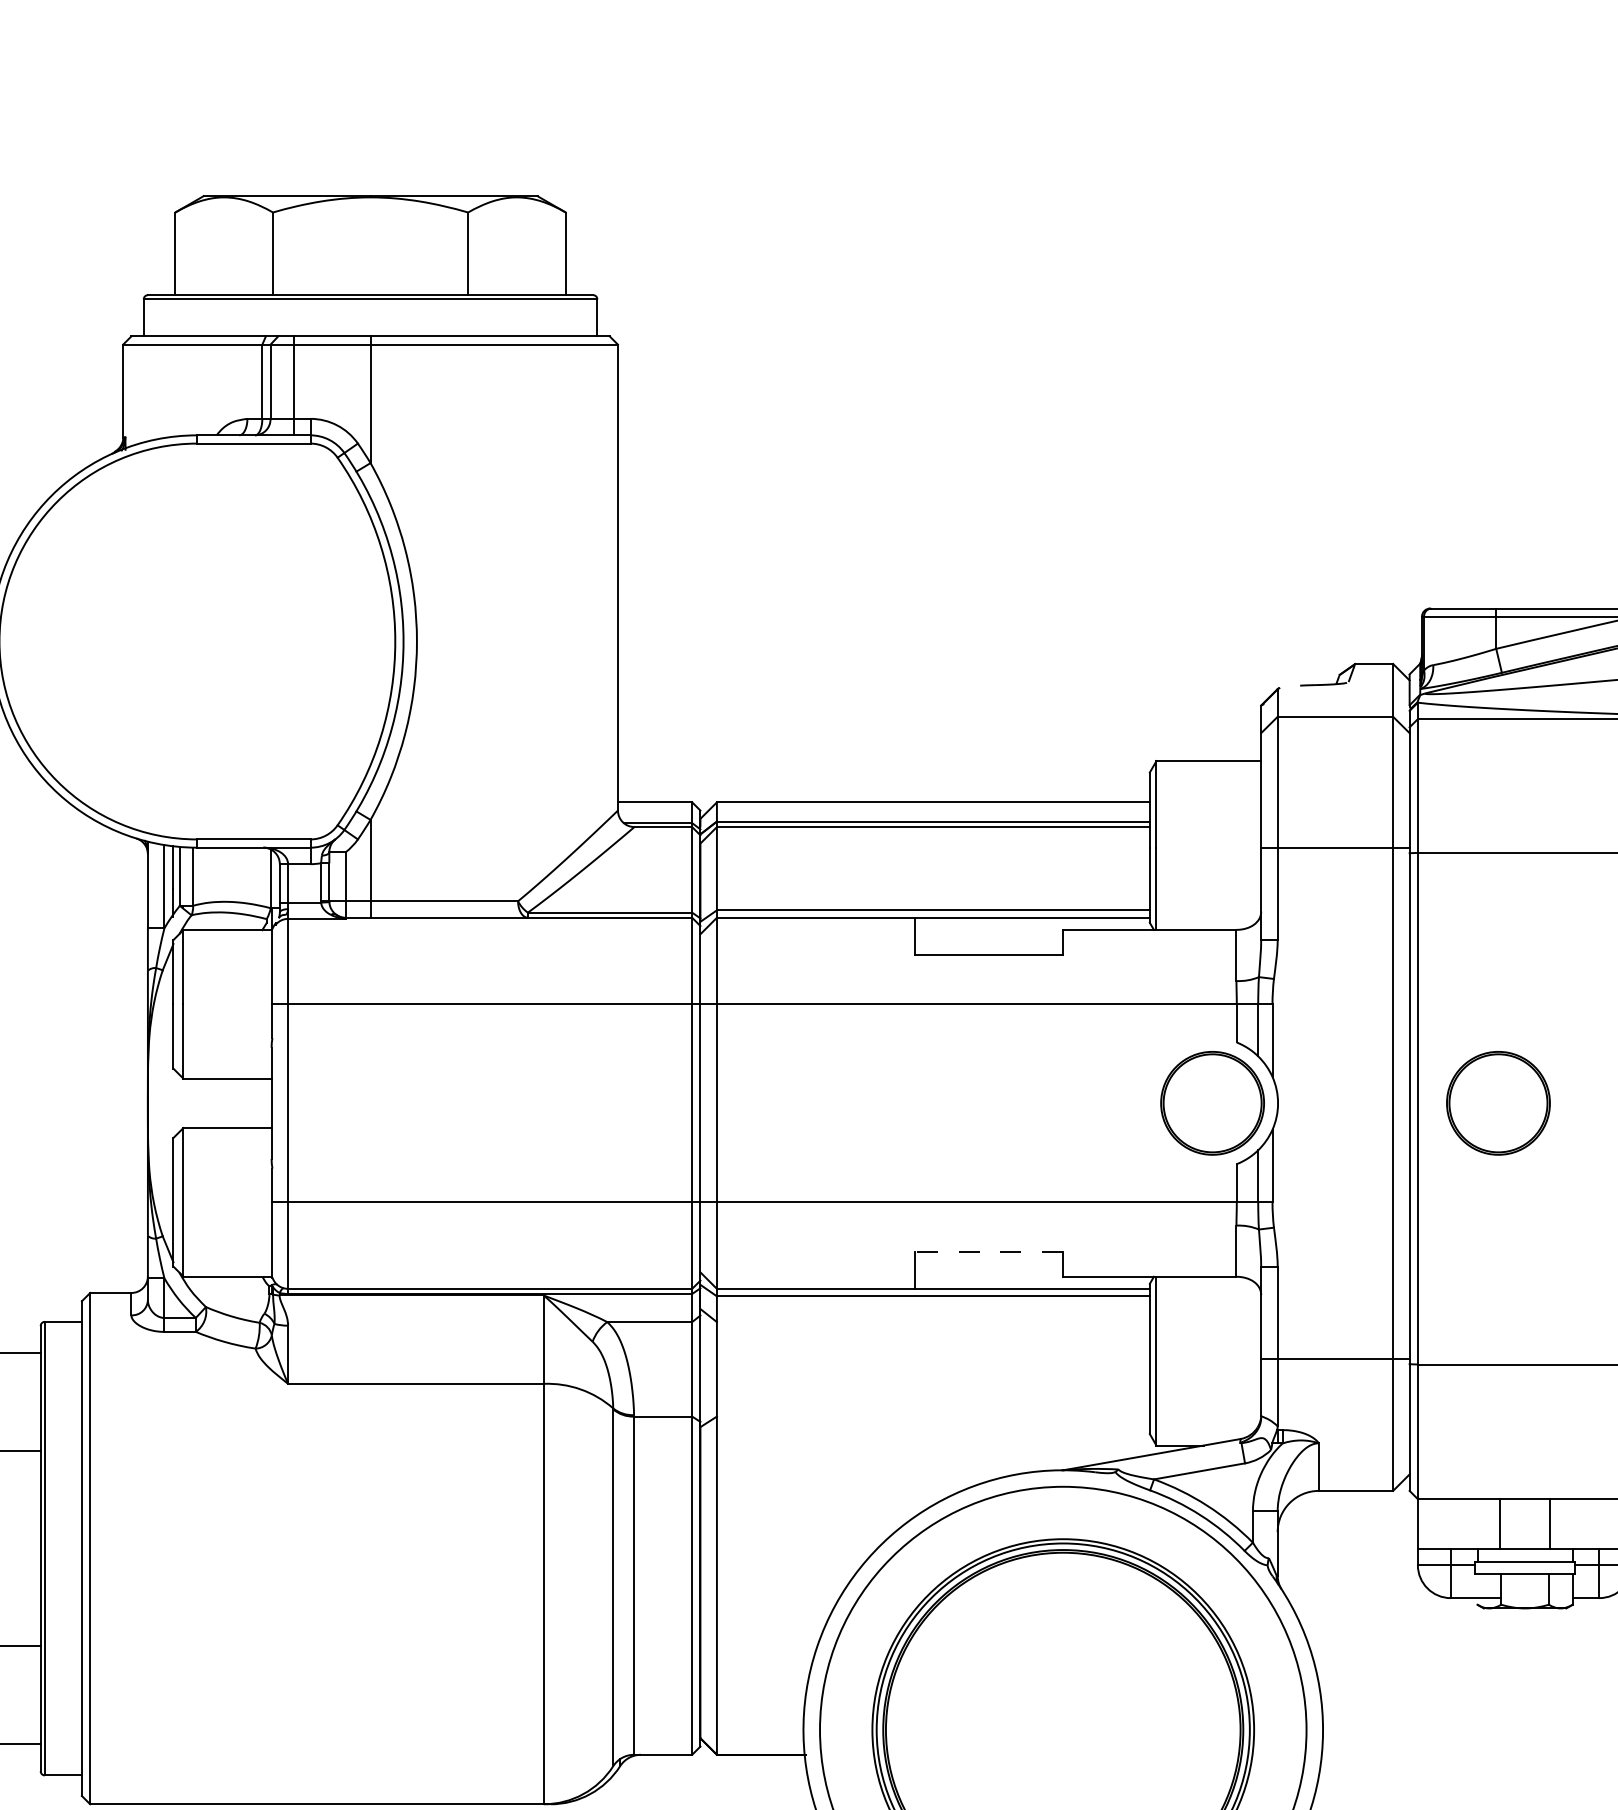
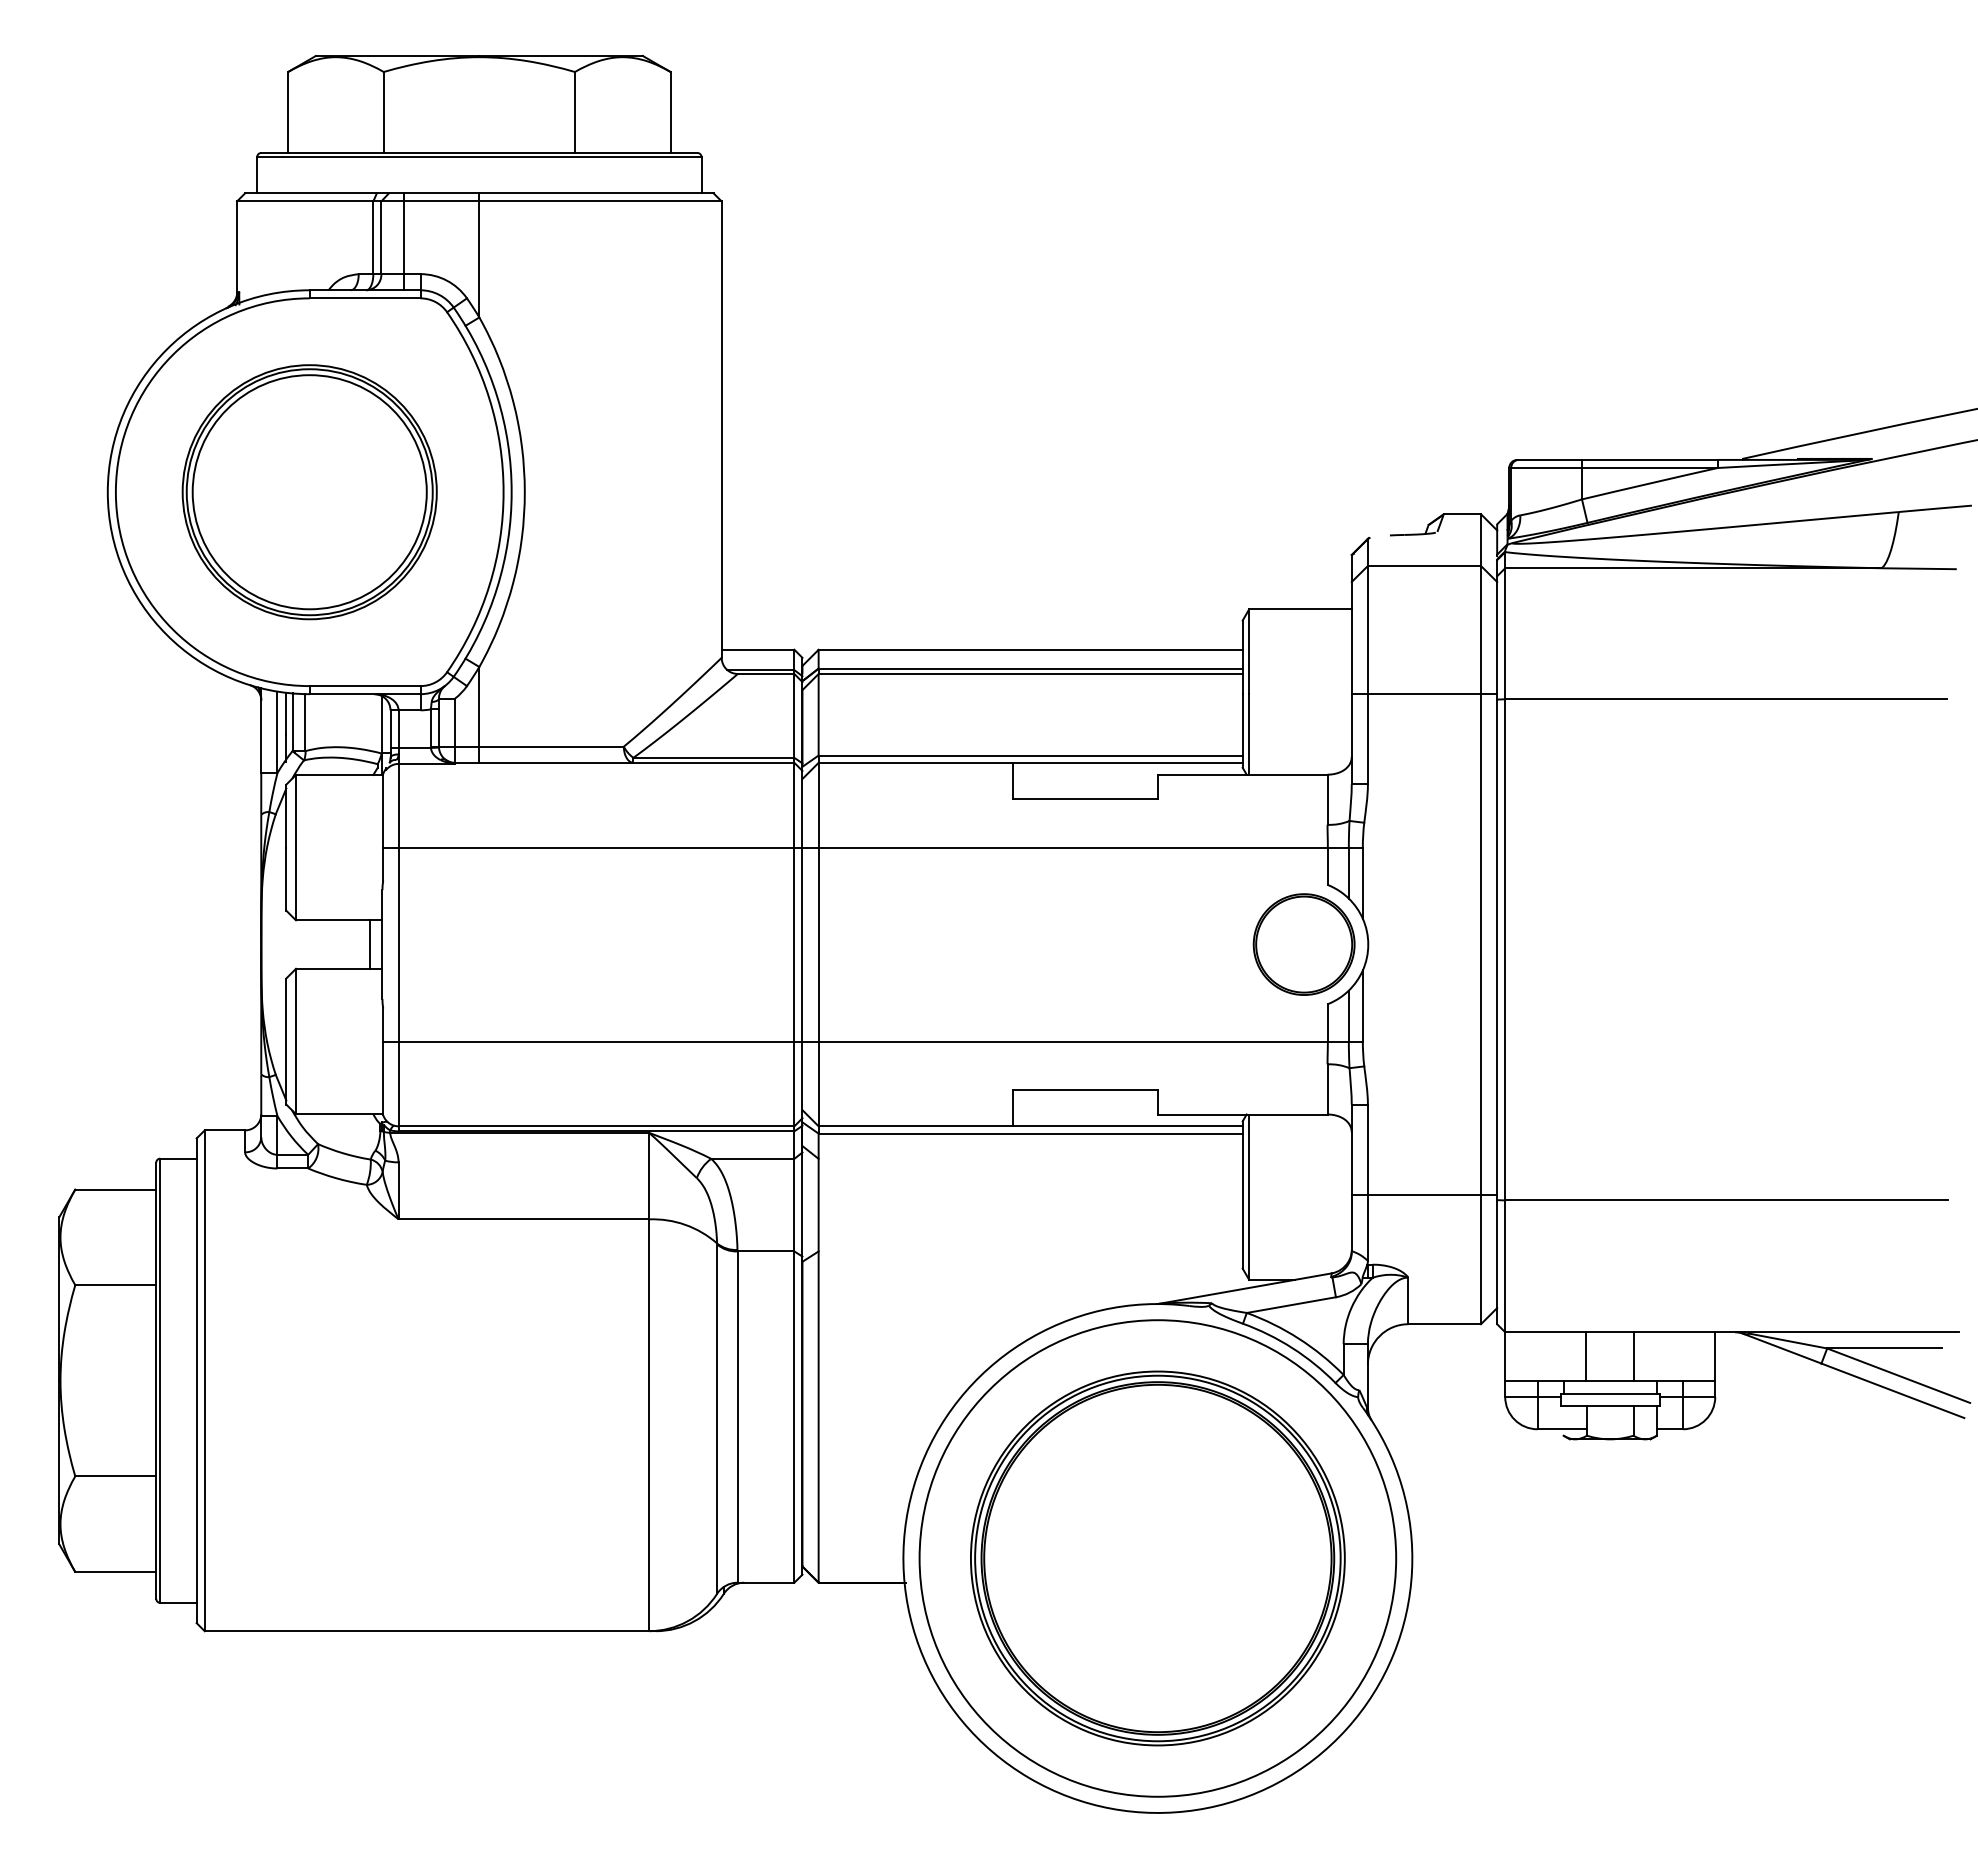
part: (197, 641) -> (309, 492), added
line: (259, 1103) -> (370, 944), added
part: (1497, 1103) -> (1583, 944), removed
line: (989, 1251) -> (1085, 1089), dashed -> solid

